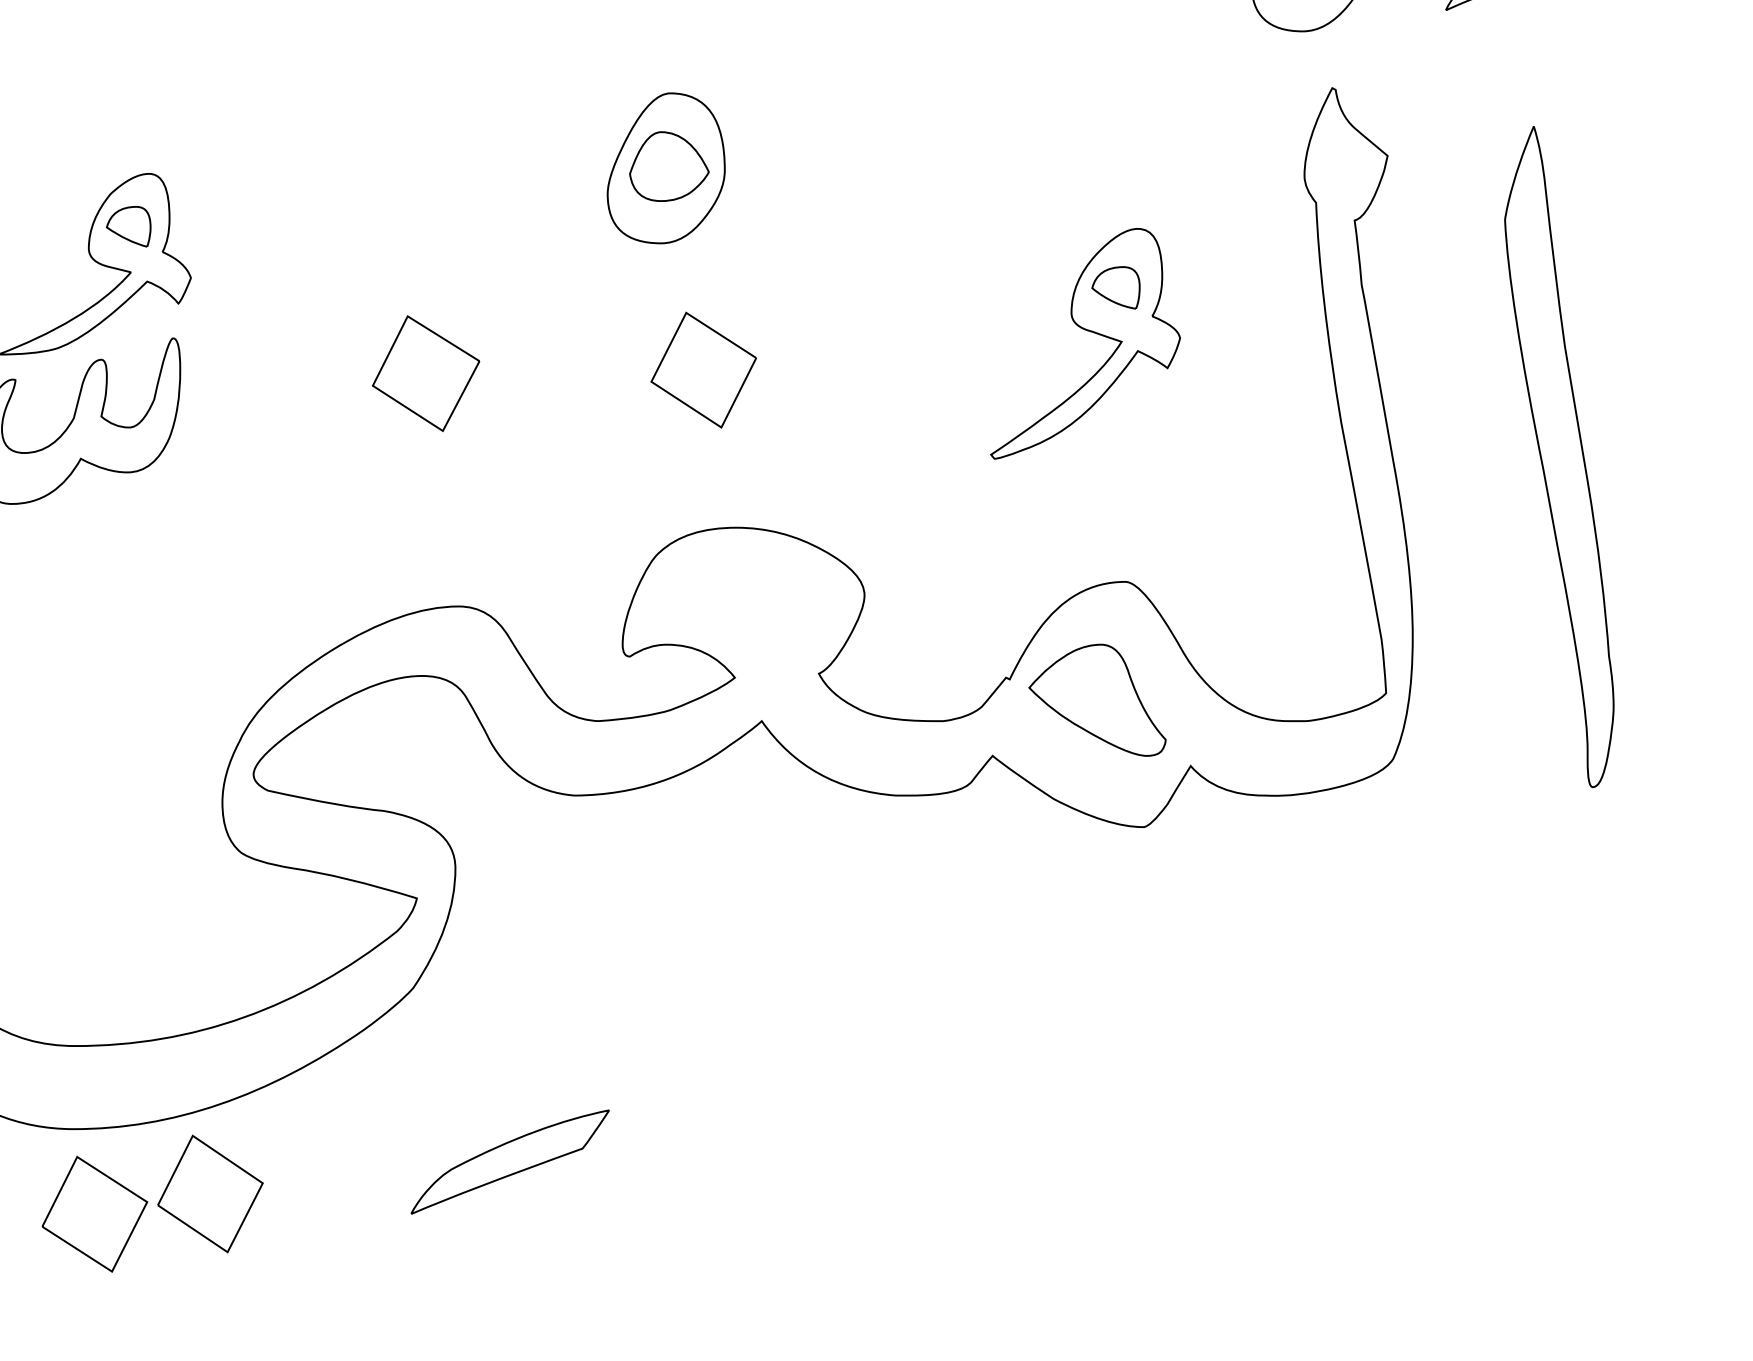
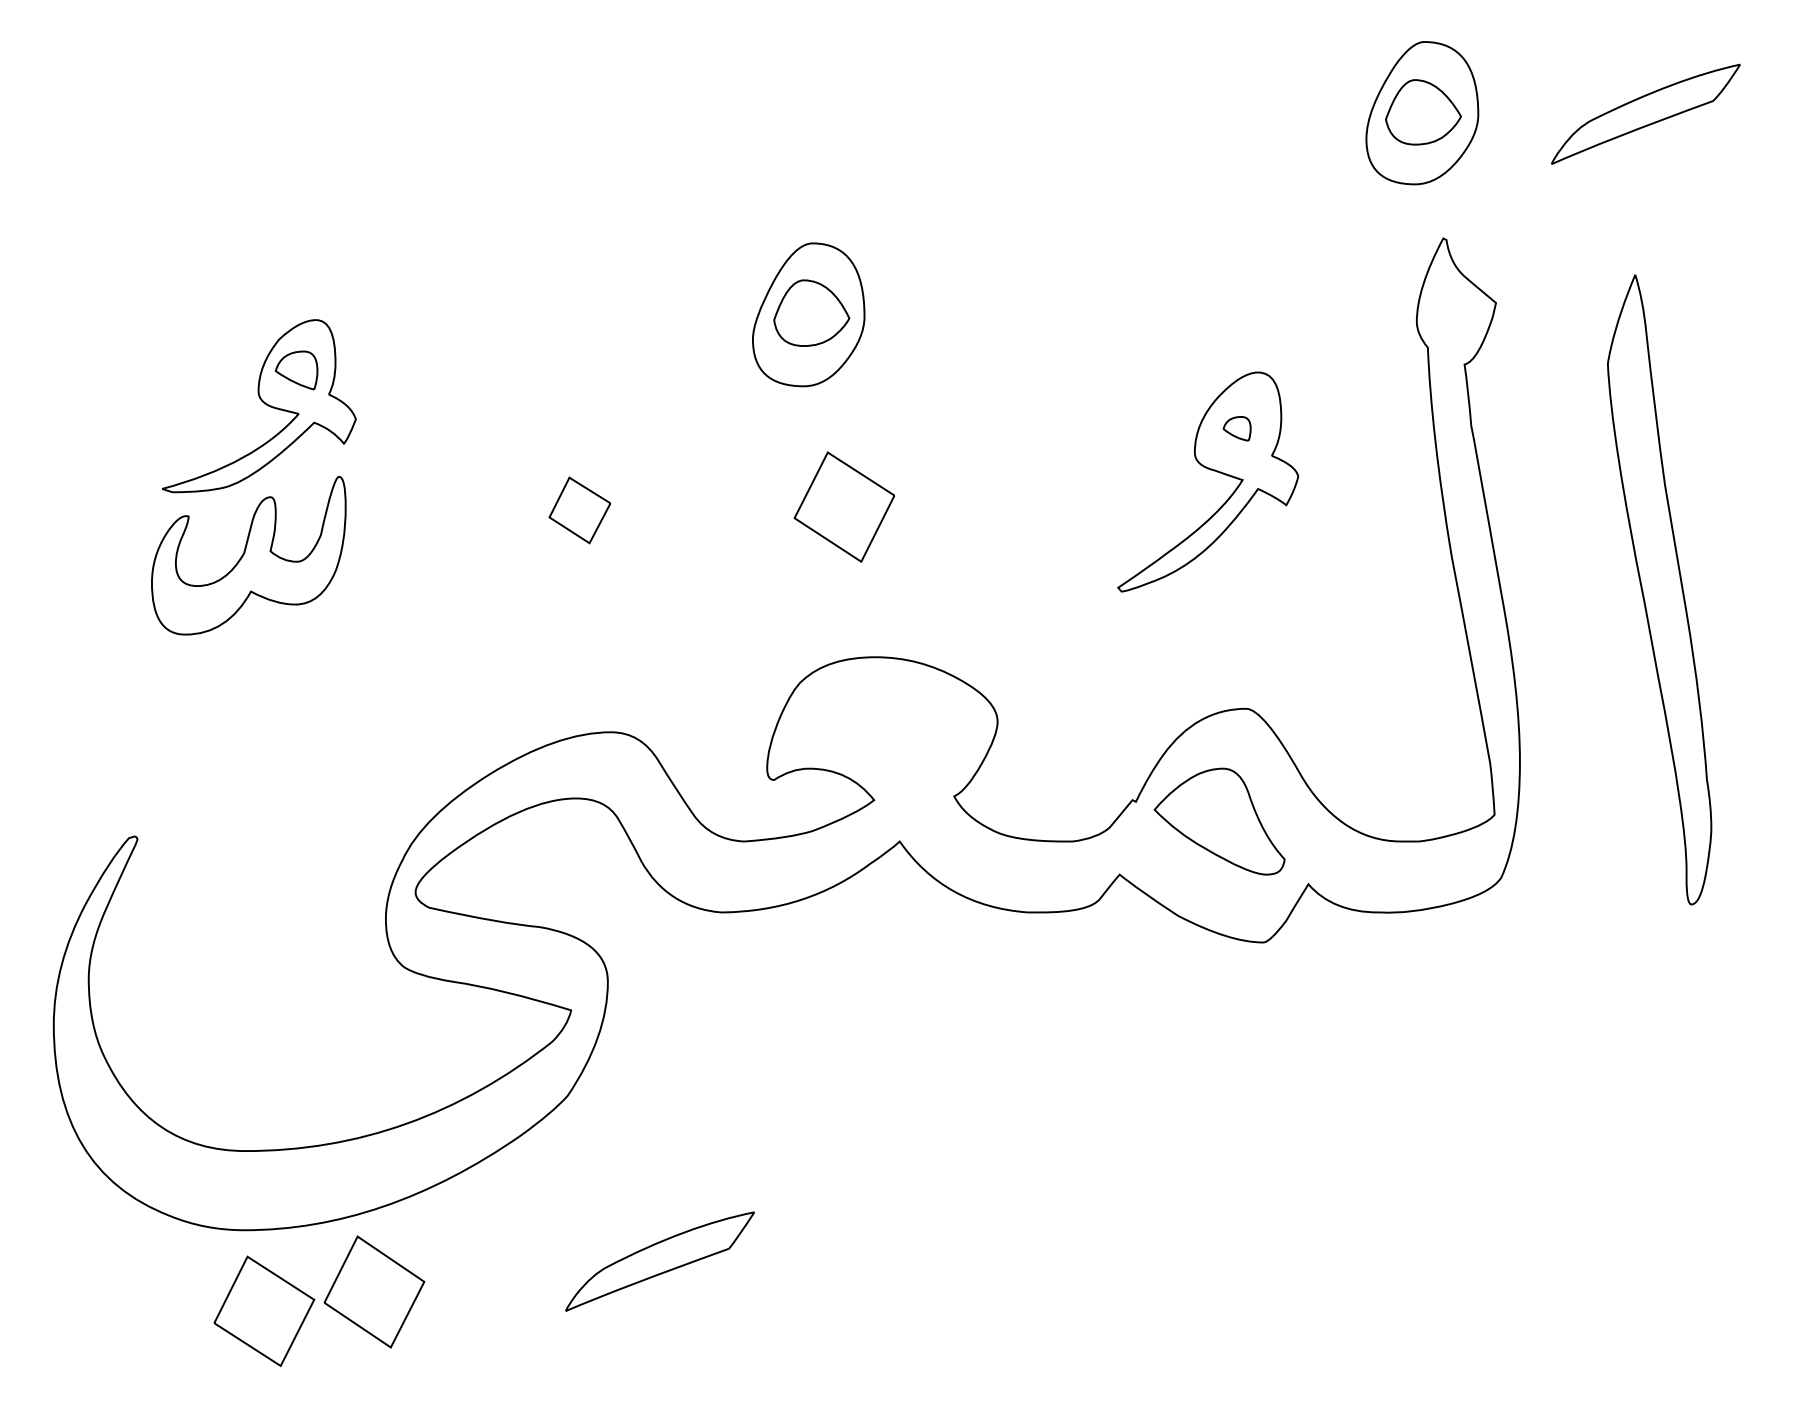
part: (1115, 287) -> (1236, 428), size x0.6
part: (425, 373) -> (579, 510), size x0.6

